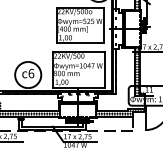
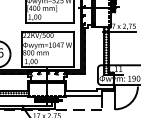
hatch: (120, 108) -> (89, 87), removed

